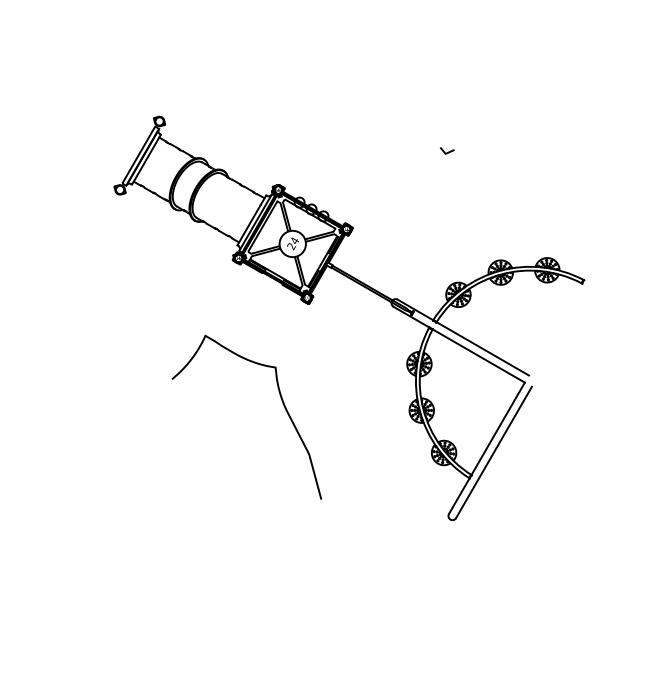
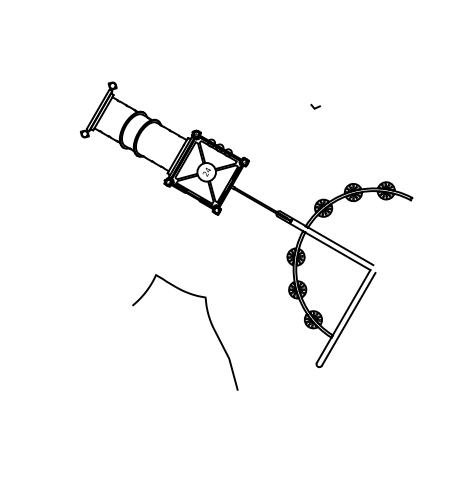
curve: (282, 405) -> (210, 324), moved

